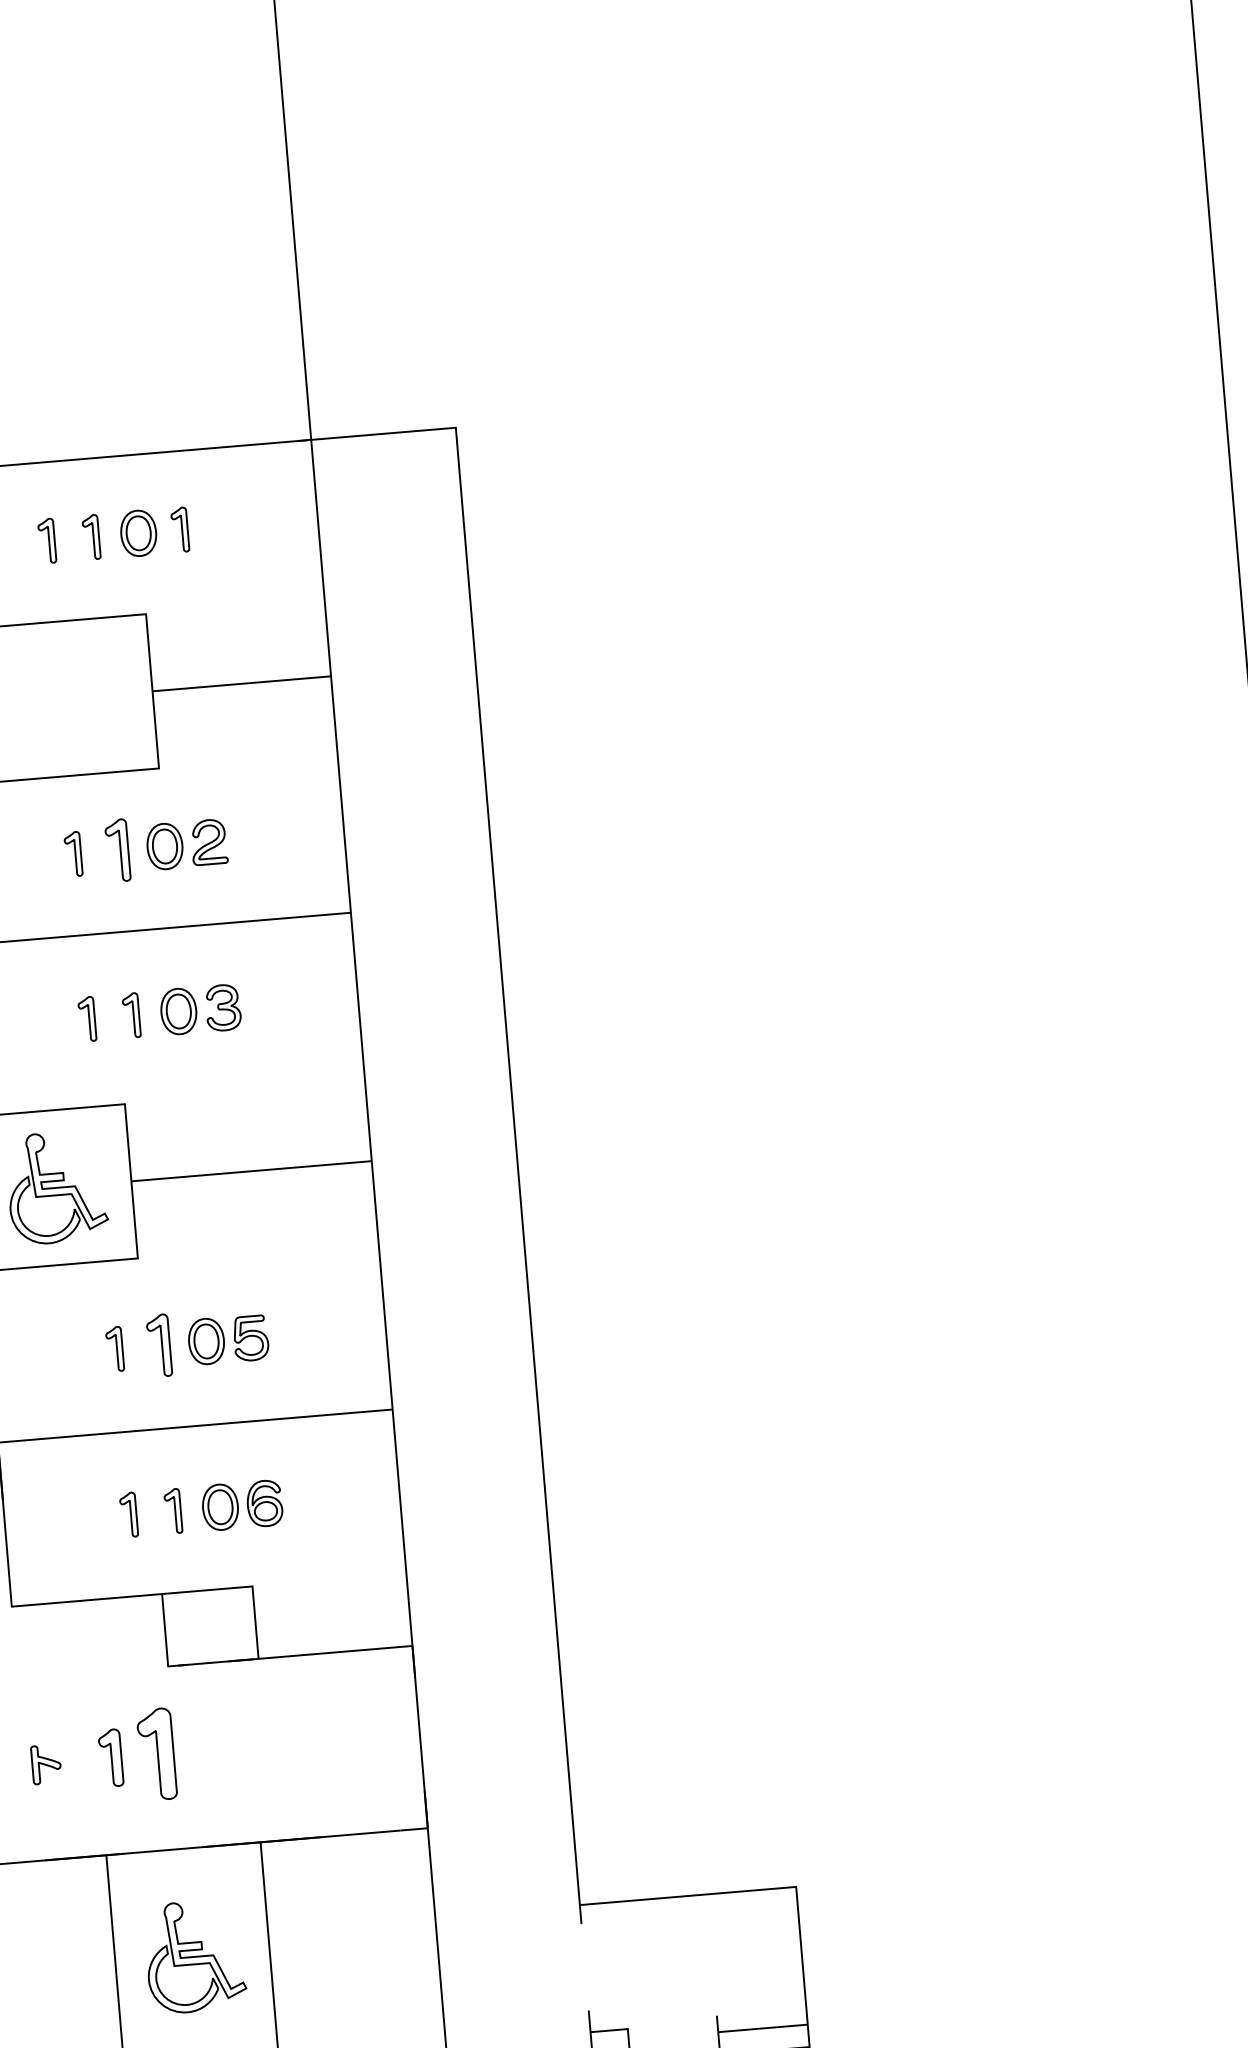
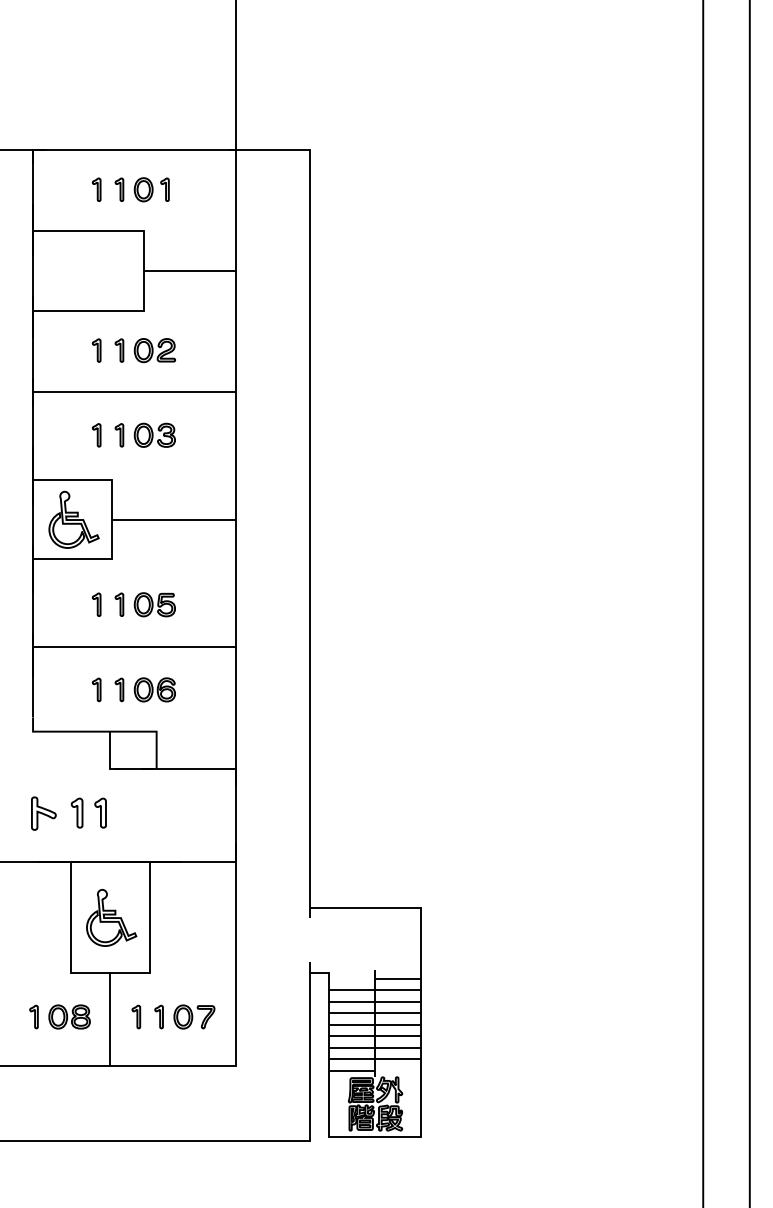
part: (117, 850) -> (119, 350), size x0.71
part: (159, 1344) -> (119, 604), size x0.71
part: (156, 1753) -> (100, 812), size x0.62
part: (45, 1764) -> (43, 813), size x1.67

